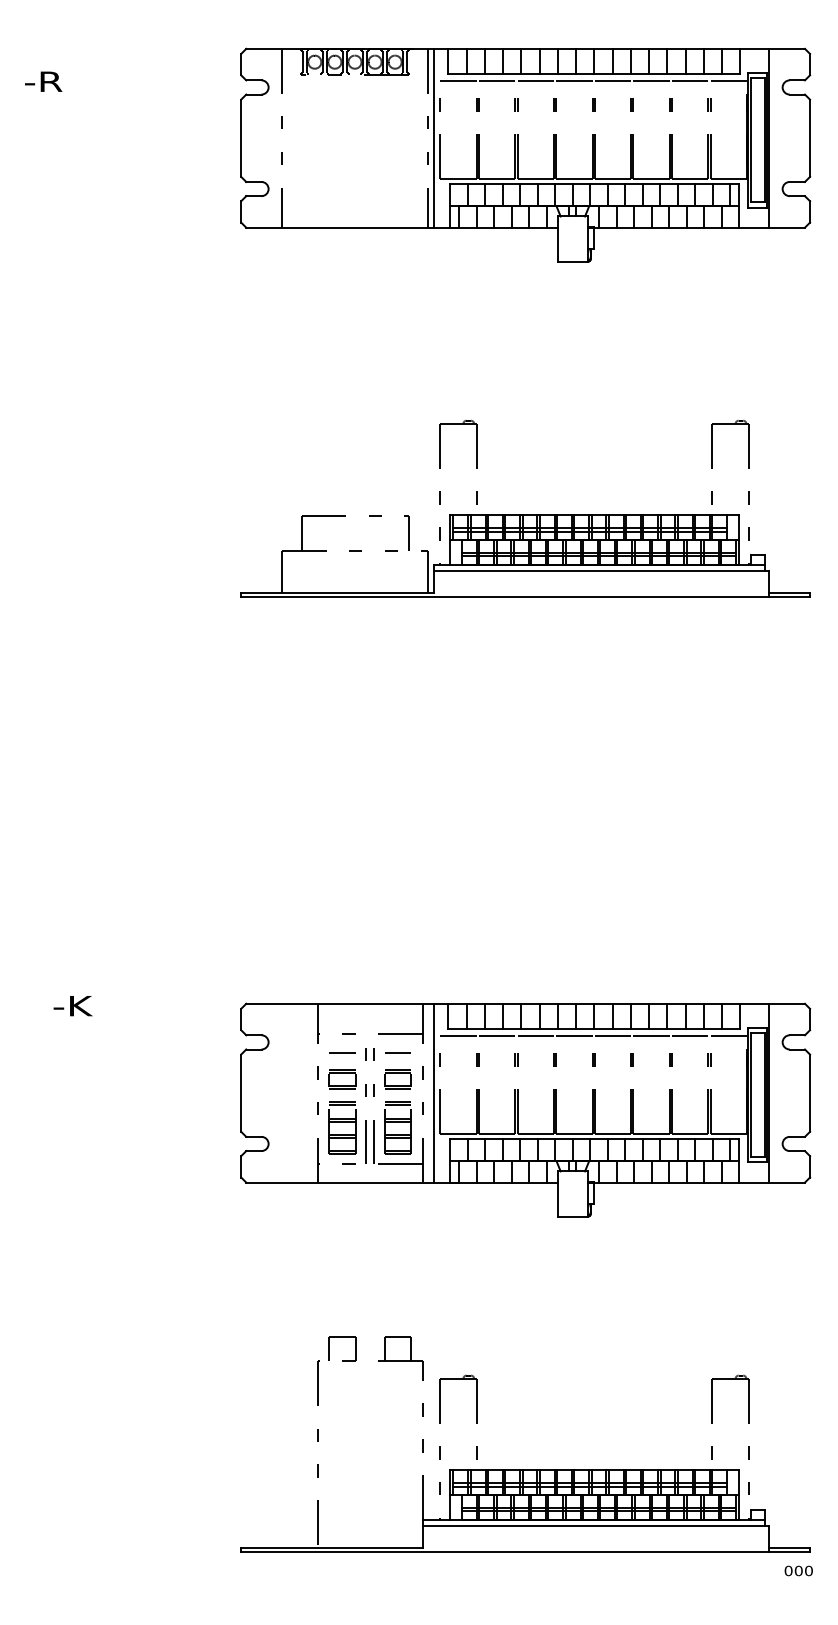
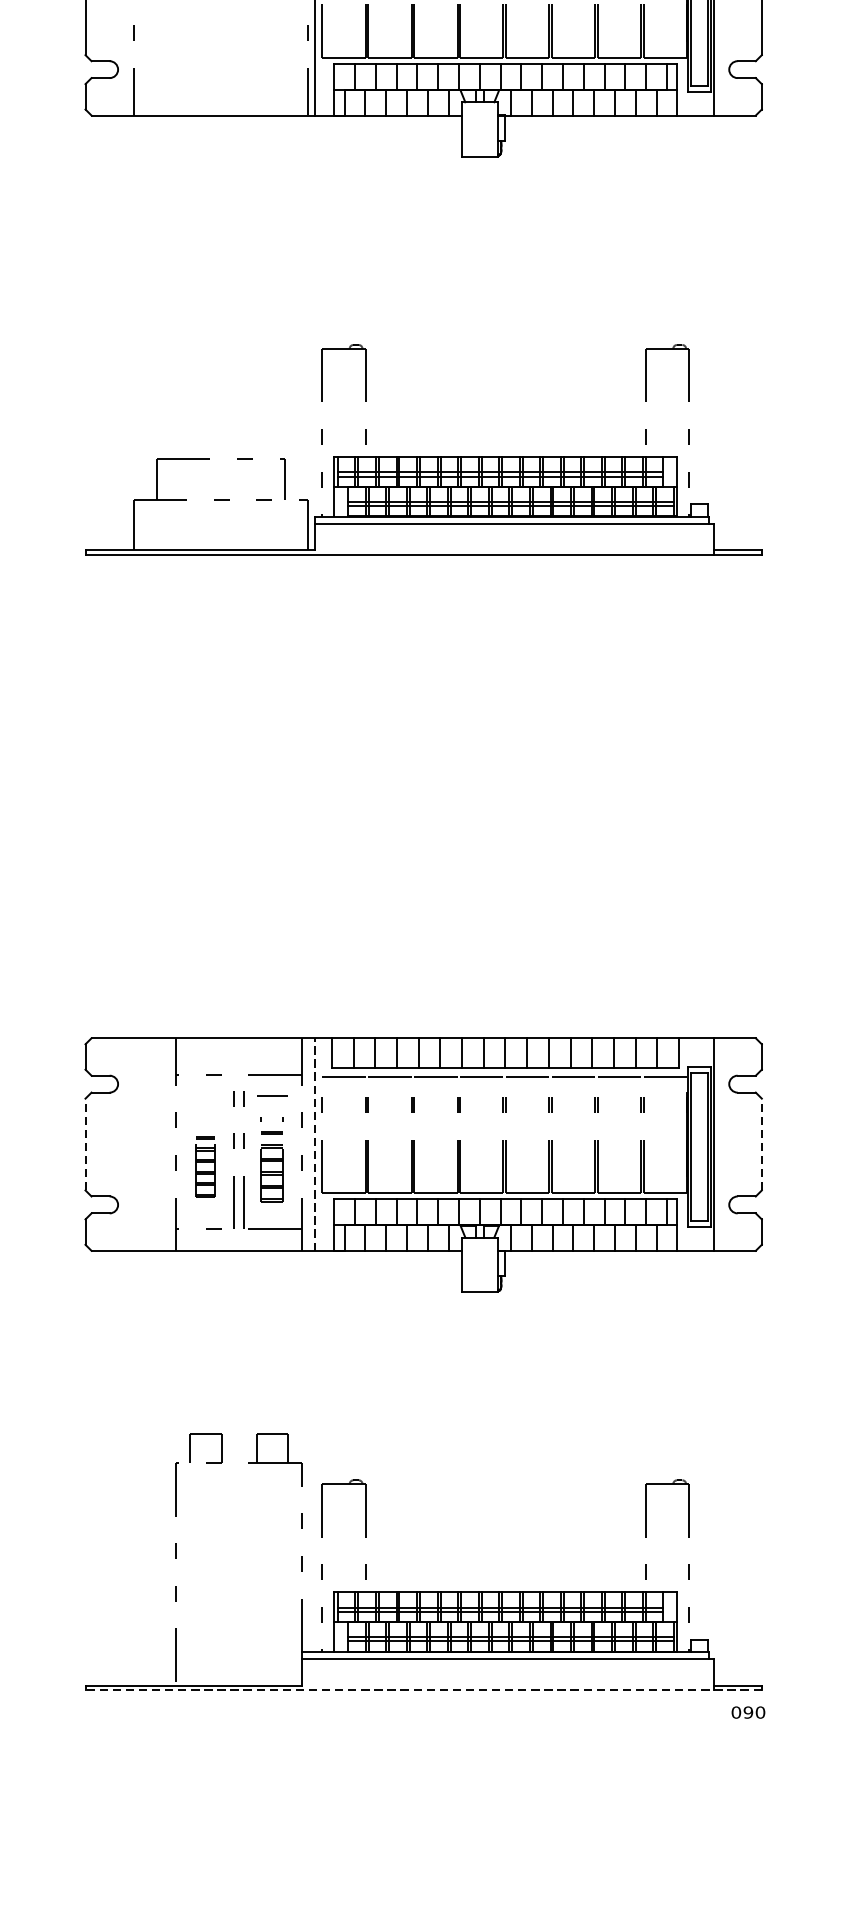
line: (342, 1052) -> (205, 1096), removed
line: (434, 1092) -> (315, 1143), solid -> dashed
line: (241, 1093) -> (85, 1144), solid -> dashed
line: (810, 1093) -> (762, 1144), solid -> dashed
part: (342, 1111) -> (205, 1166), size x0.6
part: (397, 1111) -> (271, 1166), size x0.7
line: (525, 1552) -> (423, 1690), solid -> dashed
text: (798, 1571) -> (748, 1713), 000 -> 090

